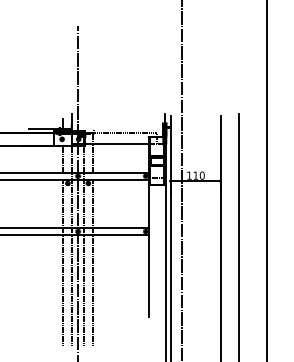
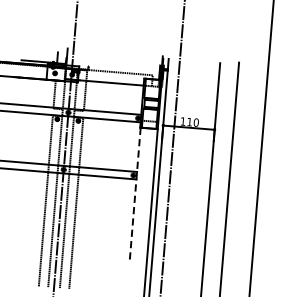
line: (149, 250) -> (135, 195), solid -> dashed

